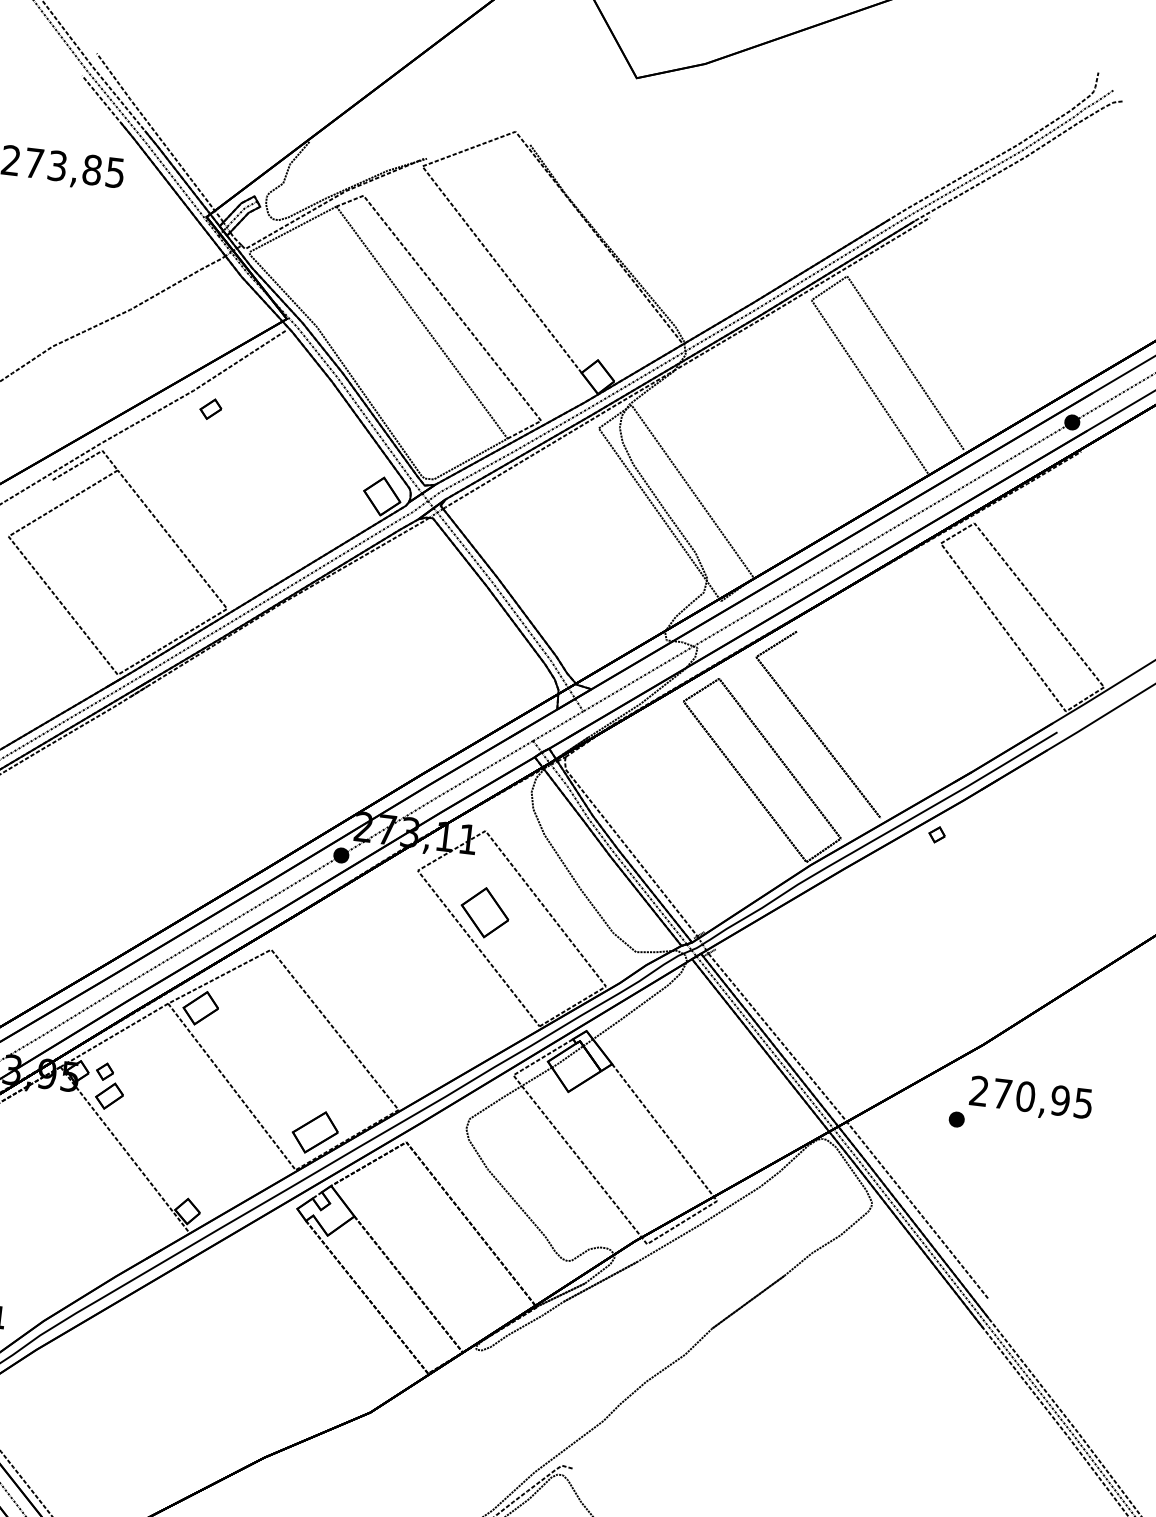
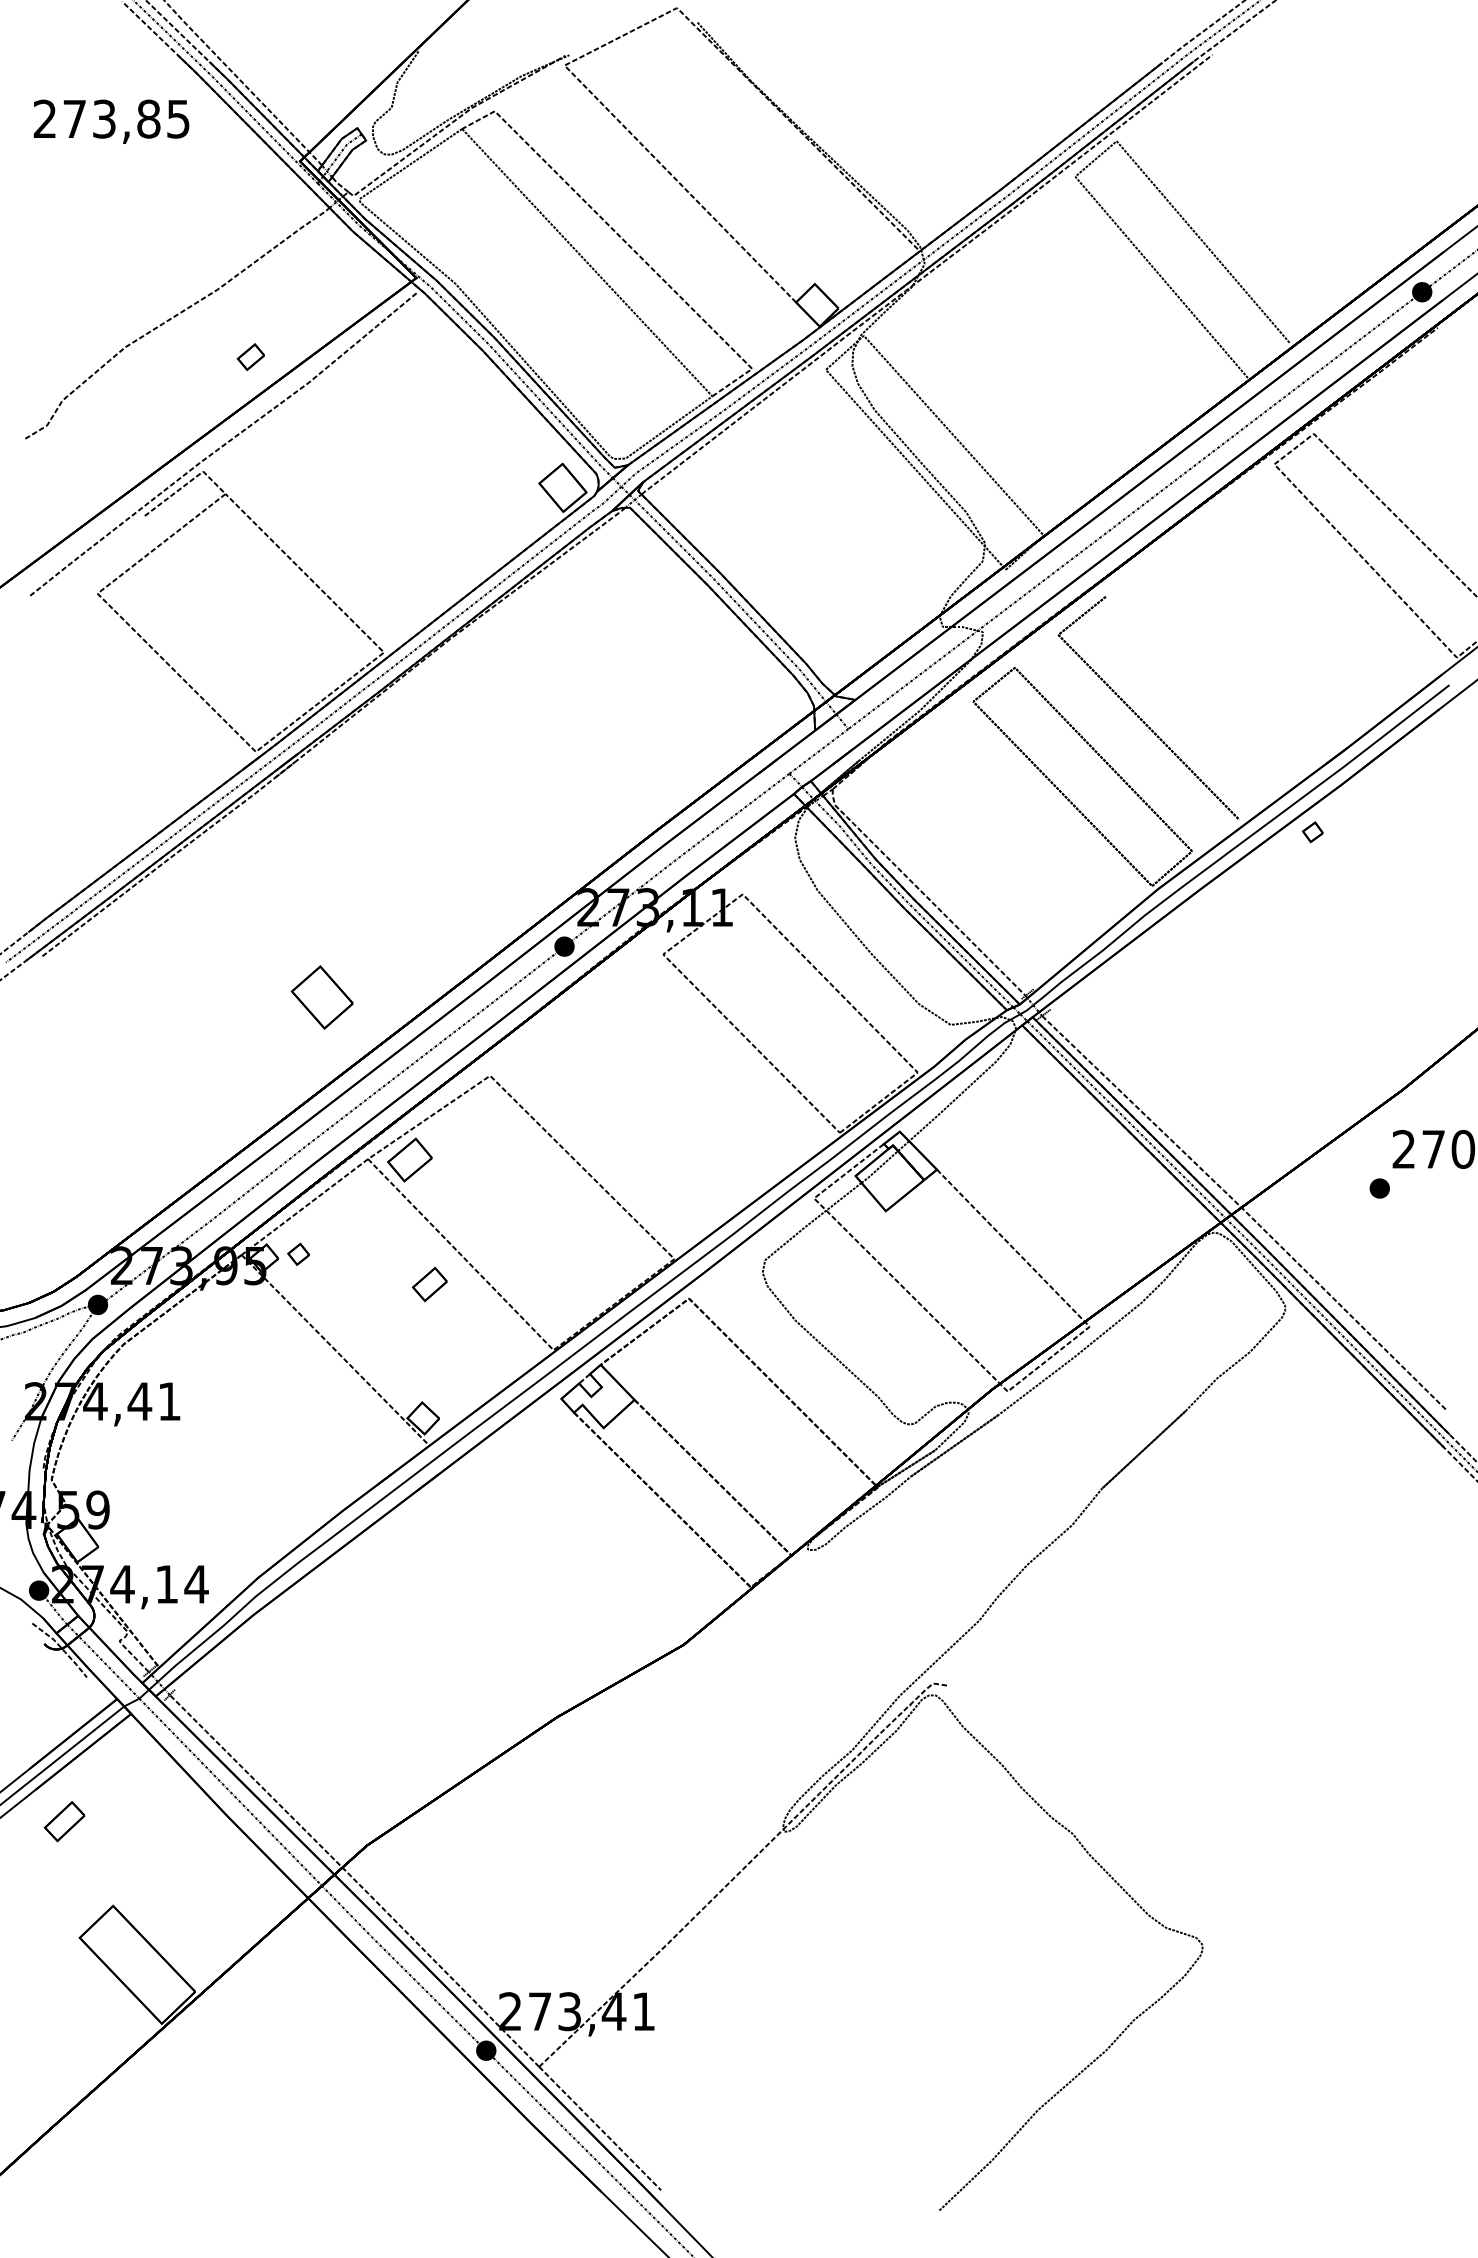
part: (210, 408) -> (250, 356), moved
part: (484, 912) -> (321, 997), moved
part: (109, 1096) -> (429, 1284), moved
part: (315, 1132) -> (572, 1299), removed

